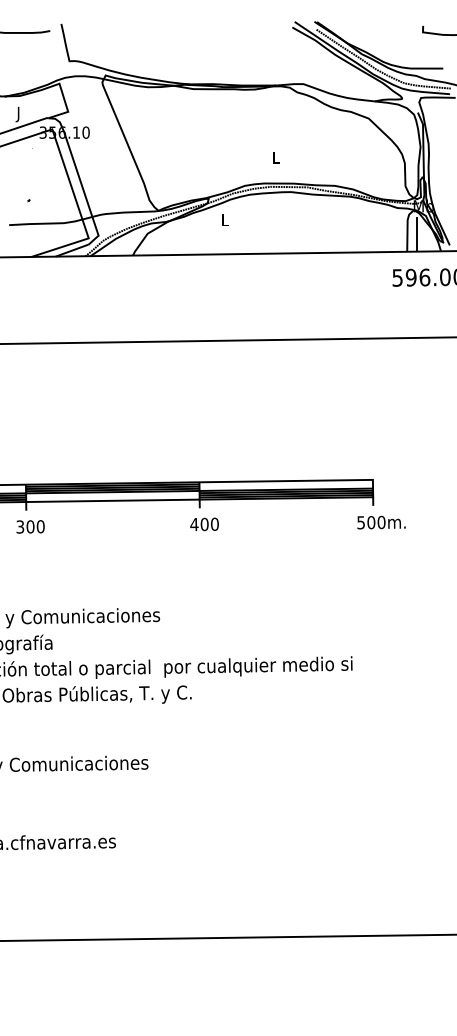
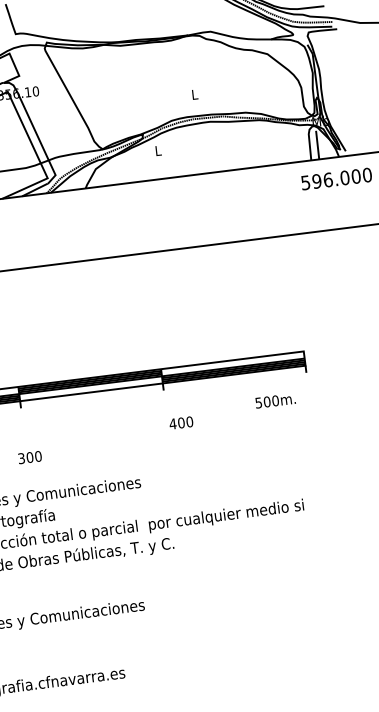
text: (381, 522) -> (275, 400), moved
text: (204, 524) -> (181, 423), moved
text: (30, 526) -> (29, 457), moved

